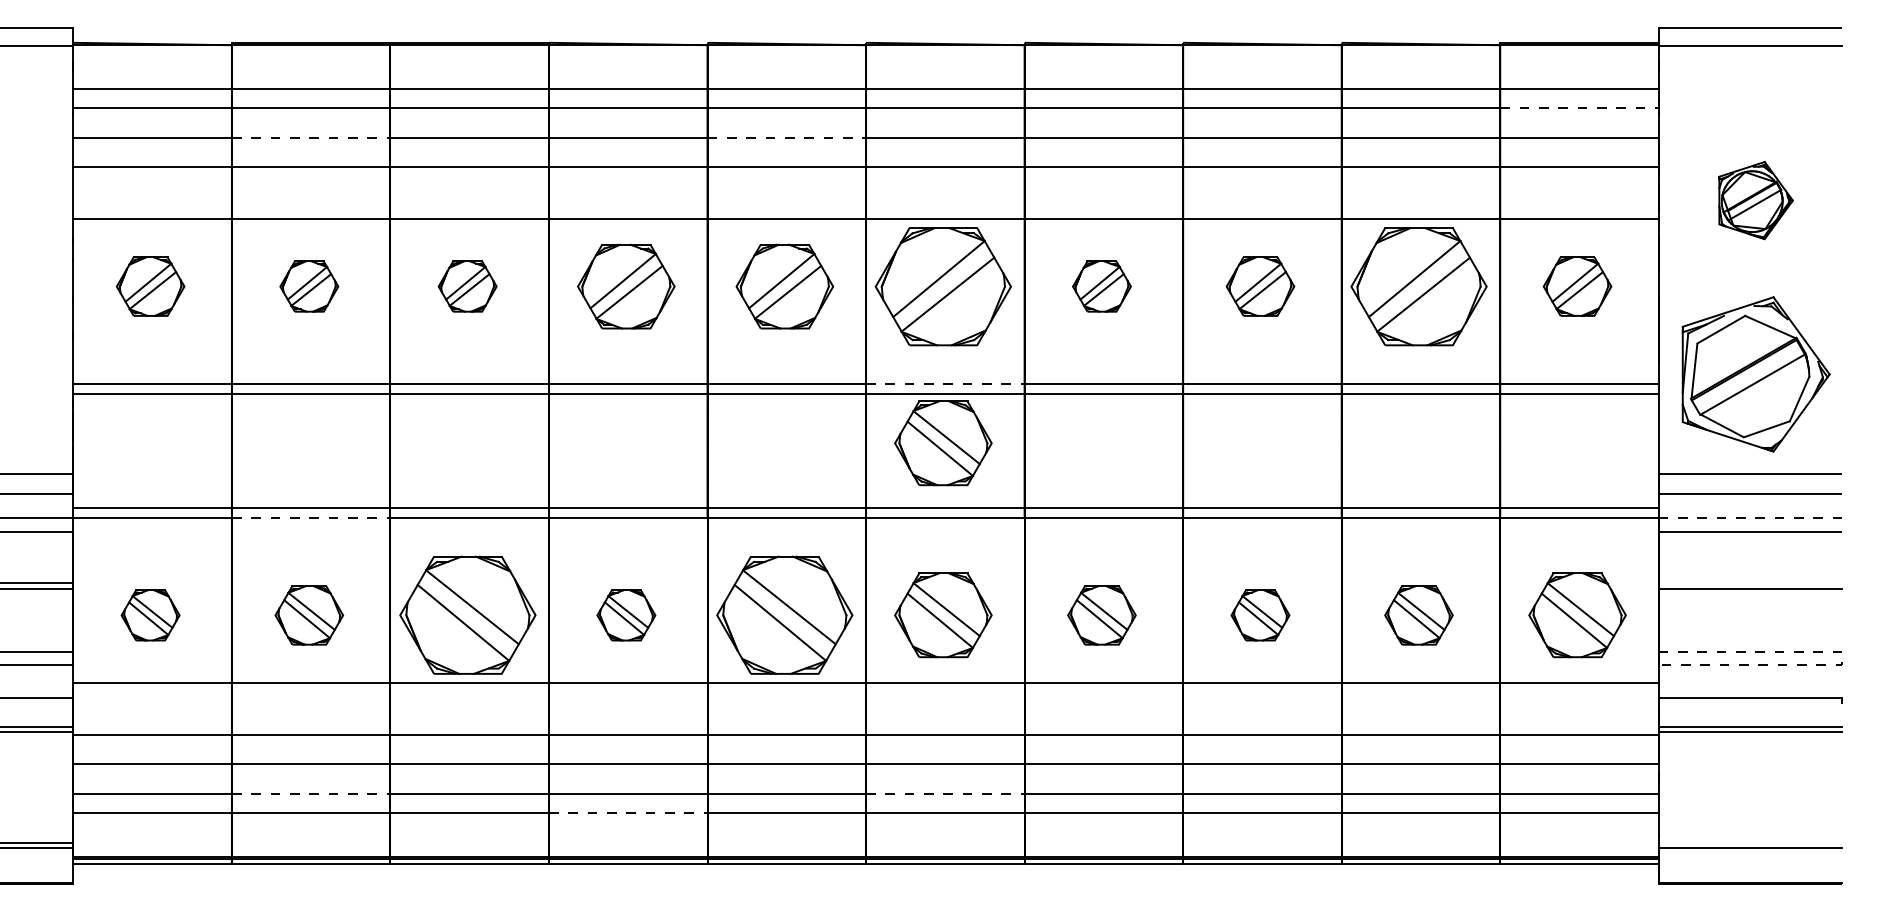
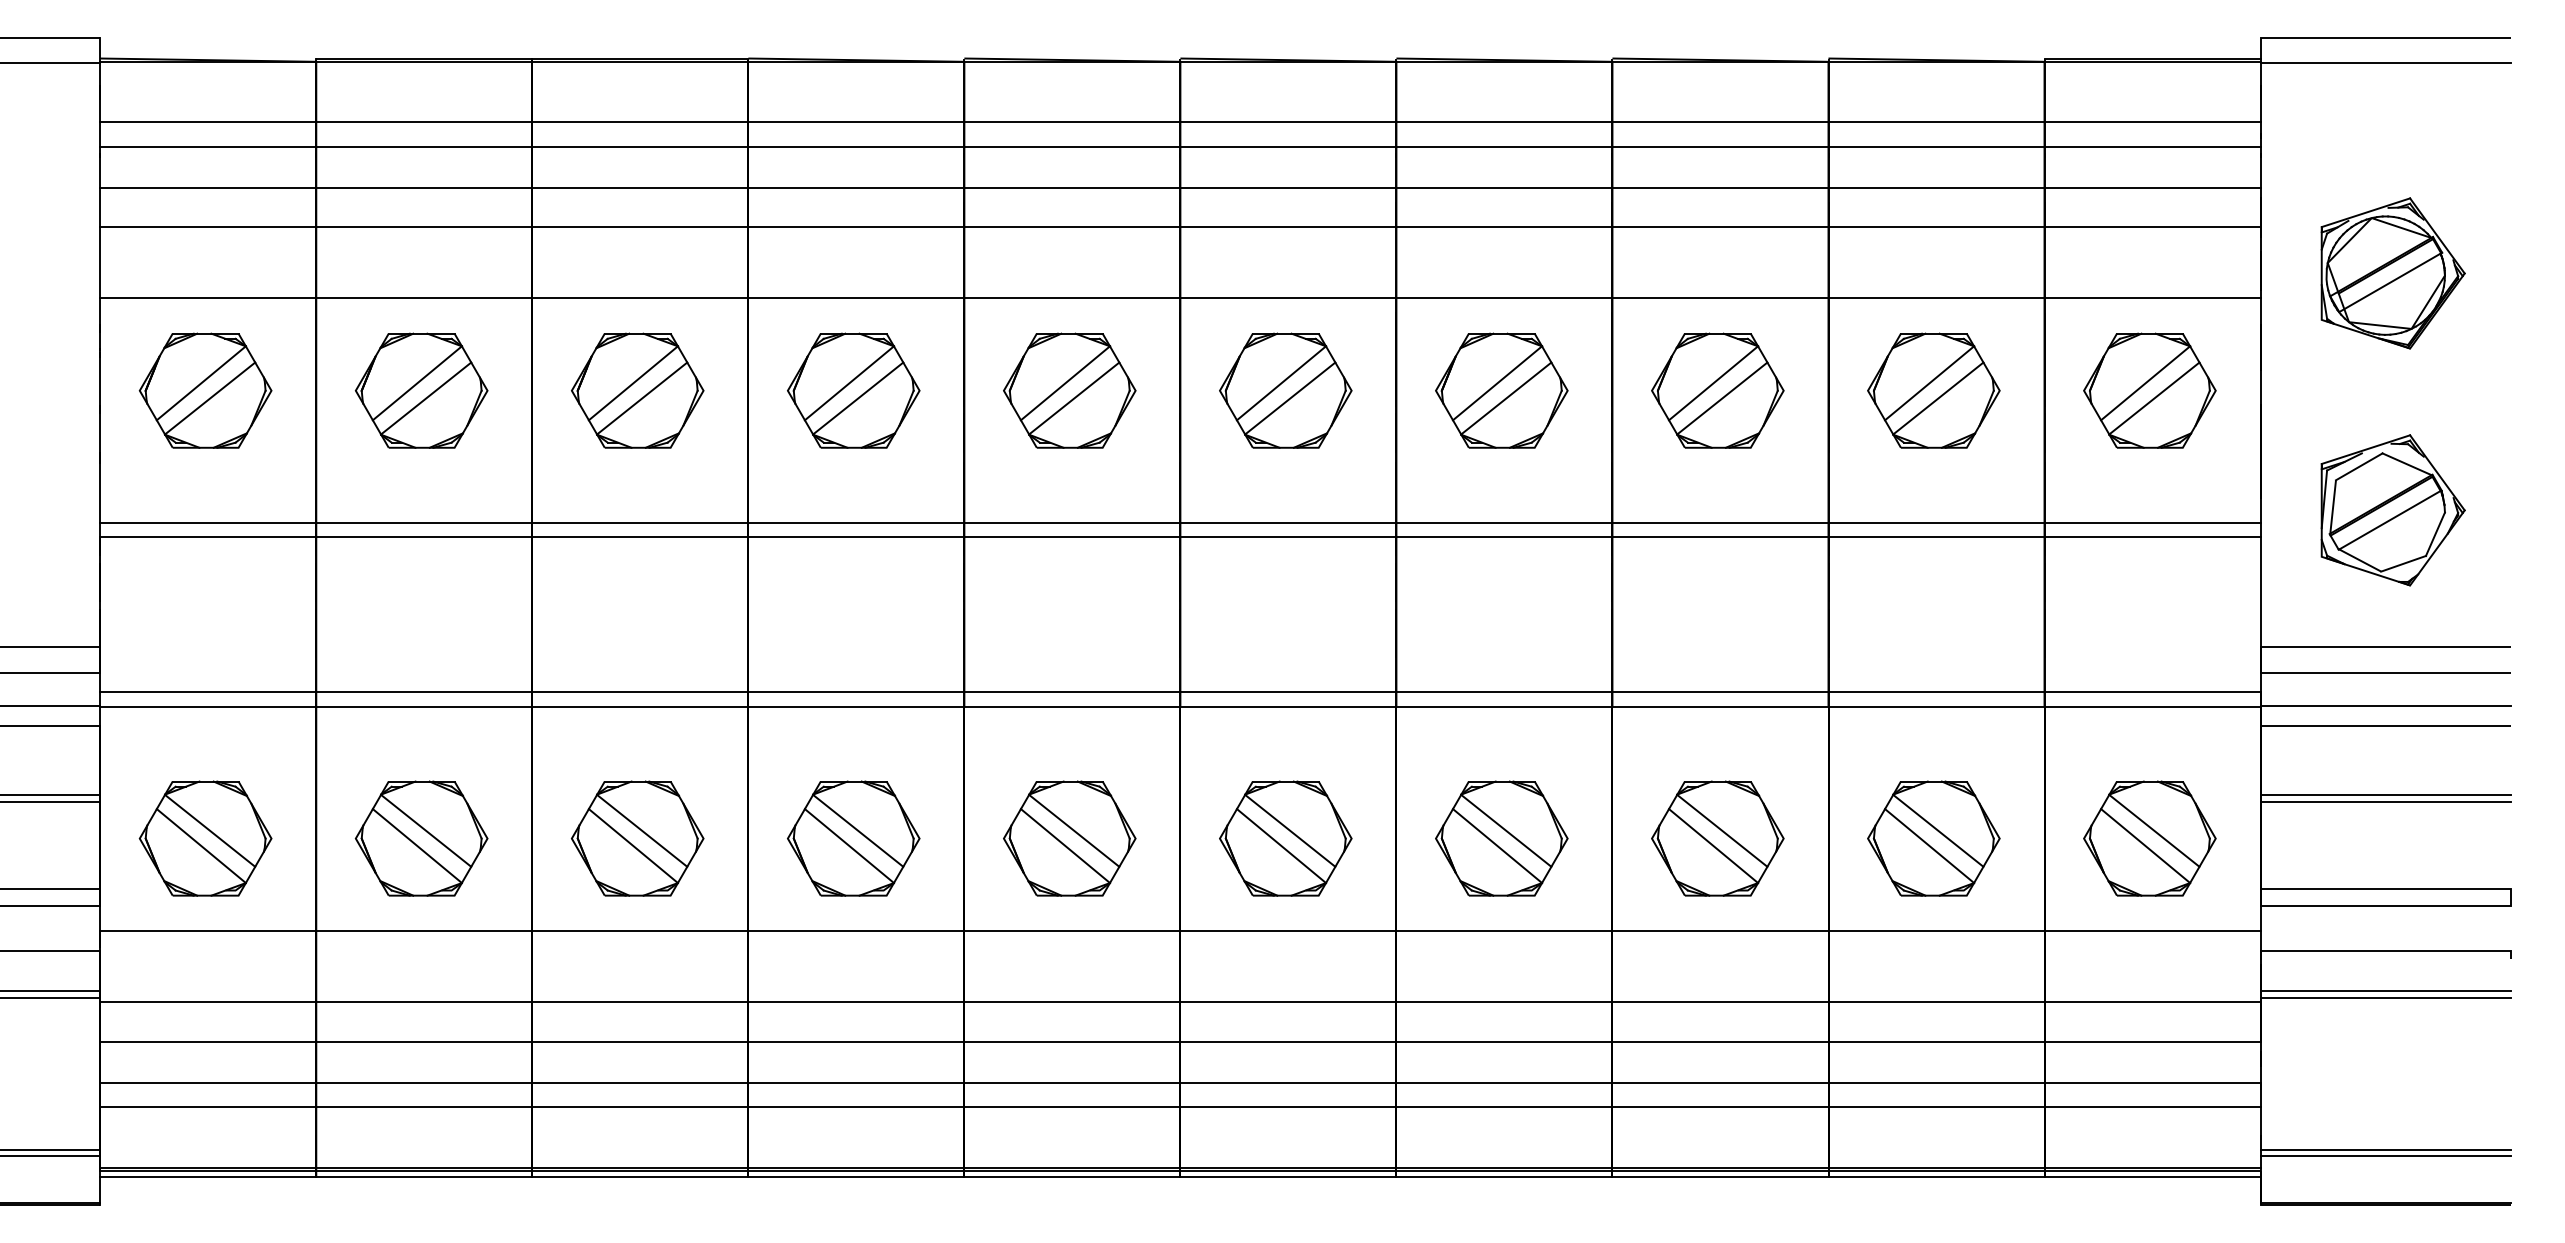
line: (1580, 107) -> (2153, 146), dashed -> solid
line: (311, 137) -> (424, 187), dashed -> solid
line: (787, 137) -> (1073, 187), dashed -> solid
part: (1755, 200) -> (2392, 273), size x1.43
part: (150, 286) -> (205, 390), size x1.43
part: (309, 286) -> (422, 390), size x1.67
part: (467, 286) -> (637, 390), size x1.67
part: (943, 286) -> (1285, 390), size x0.71
part: (1101, 286) -> (1501, 390), size x1.67
part: (1260, 286) -> (1717, 390), size x1.43
part: (1418, 286) -> (1933, 390), size x0.71
part: (1577, 286) -> (2149, 390), size x1.43
part: (1755, 374) -> (2392, 510), size x0.71
line: (945, 383) -> (1288, 522), dashed -> solid
part: (943, 443) -> (1285, 604), removed
line: (311, 518) -> (424, 706), dashed -> solid
line: (1750, 518) -> (2385, 706), dashed -> solid
line: (1750, 583) -> (2385, 795), added
part: (150, 615) -> (205, 838), size x1.67
part: (309, 615) -> (422, 838), size x1.43
part: (467, 615) -> (637, 838), size x0.71
part: (626, 615) -> (853, 838), size x1.67
part: (784, 615) -> (1069, 838), size x0.71
part: (1101, 615) -> (1501, 838), size x1.43
part: (1260, 615) -> (1717, 838), size x1.67
part: (1418, 615) -> (1933, 838), size x1.43
line: (1842, 658) -> (2510, 897), dashed -> solid
line: (311, 794) -> (424, 1082), dashed -> solid
line: (945, 794) -> (1288, 1082), dashed -> solid
line: (628, 812) -> (856, 1107), dashed -> solid
line: (1750, 843) -> (2385, 1149), added

